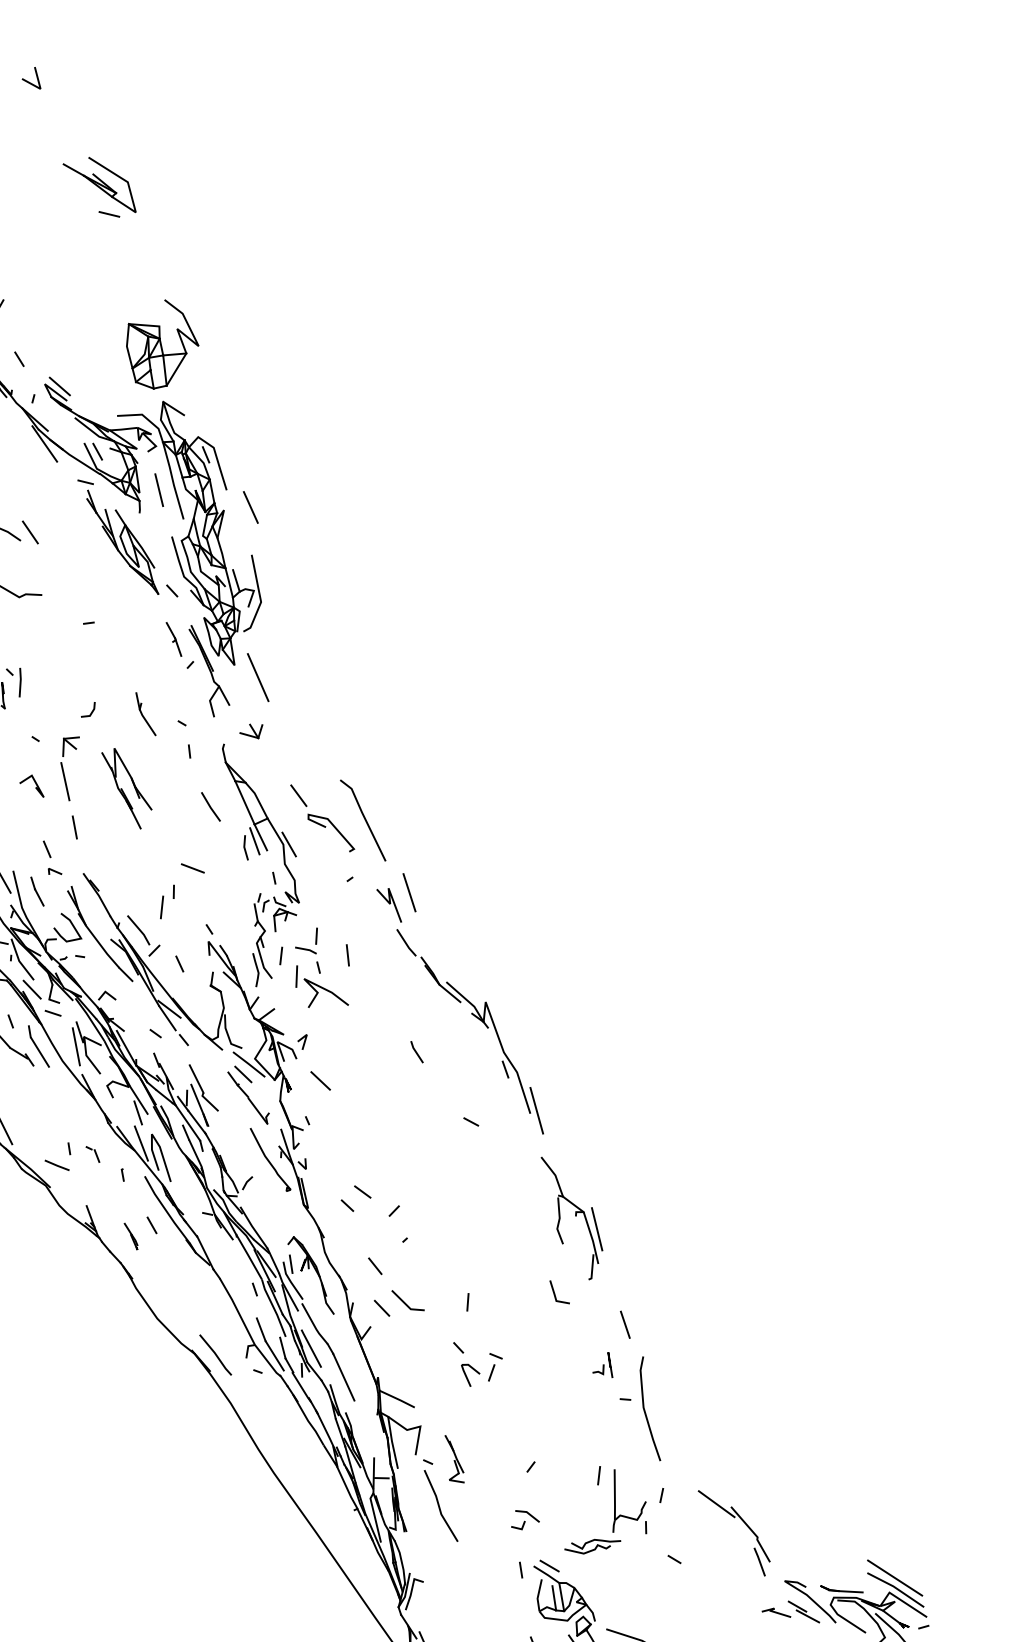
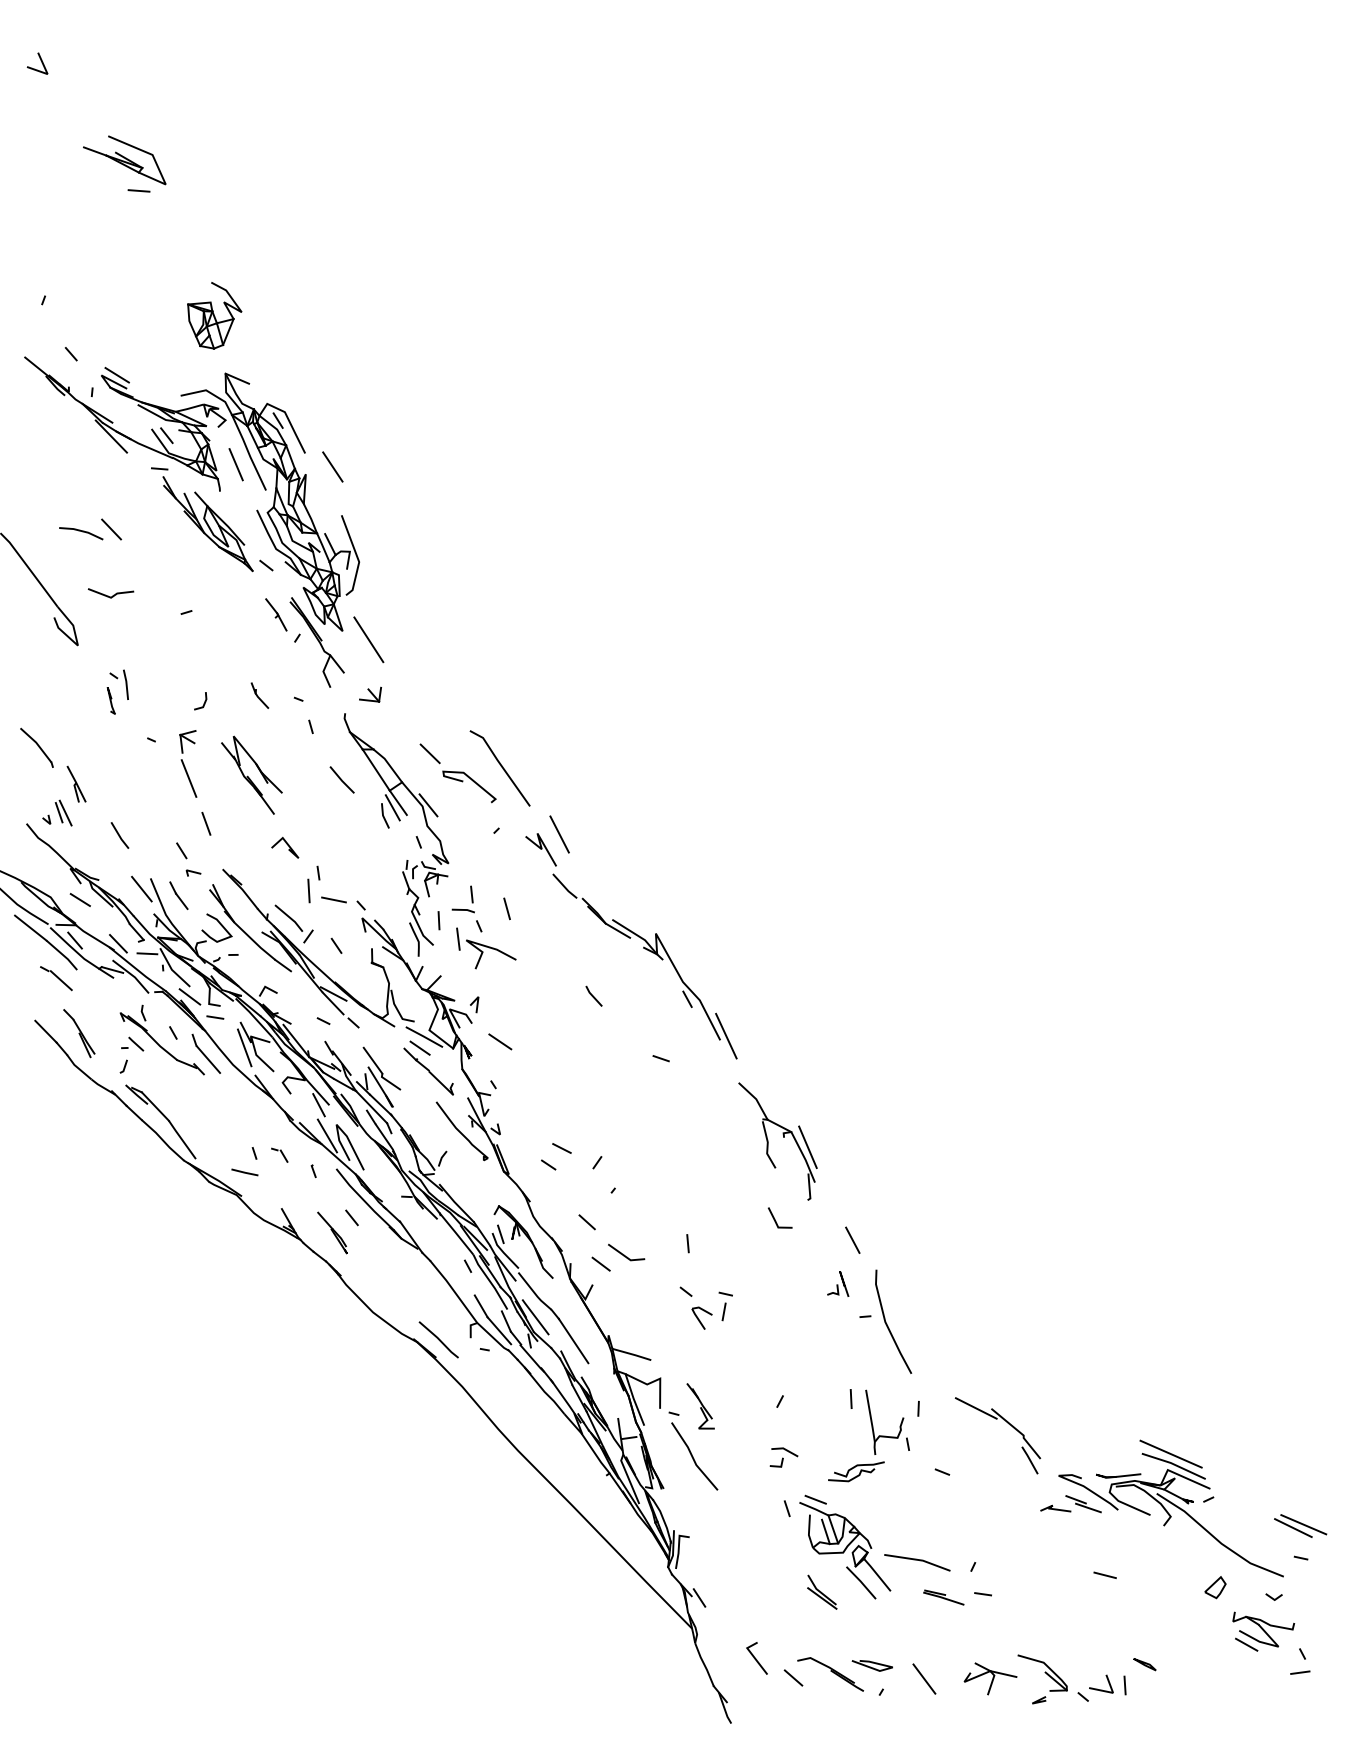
part: (161, 344) -> (214, 315), size x0.71
part: (145, 713) -> (259, 695), size x0.62
line: (35, 783) -> (287, 845), moved
line: (192, 867) -> (333, 899), moved
part: (131, 1236) -> (332, 1232), size x1.67

